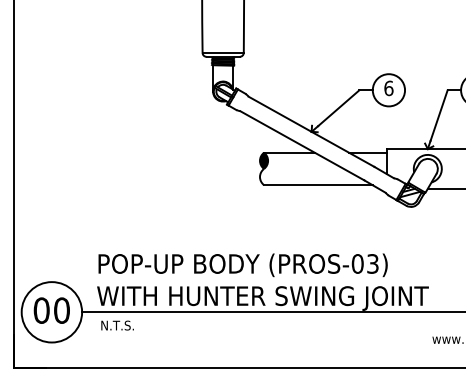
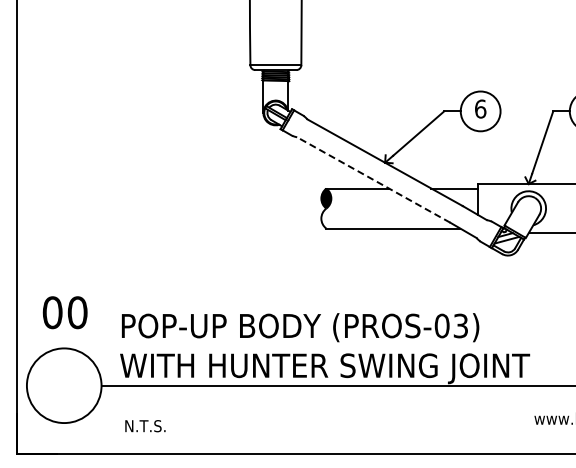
line: (302, 146) -> (373, 180), solid -> dashed
text: (51, 310) -> (64, 312), moved
text: (117, 325) -> (145, 426), moved

